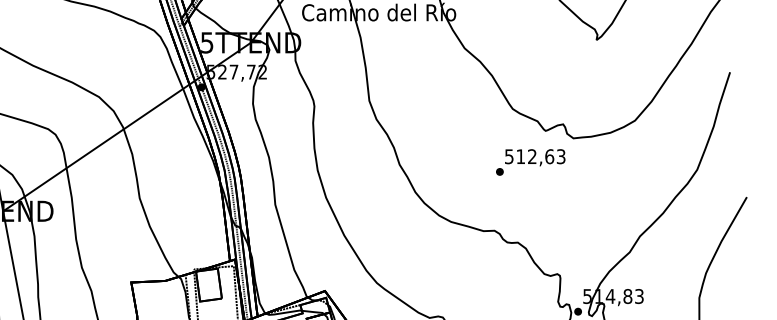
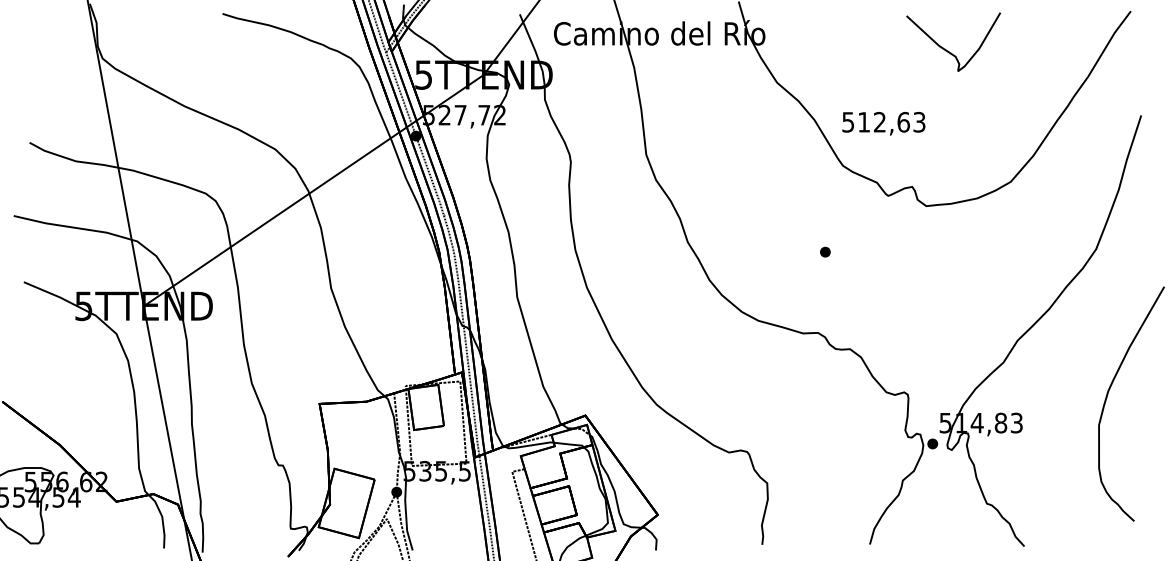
text: (534, 157) -> (883, 123), moved

